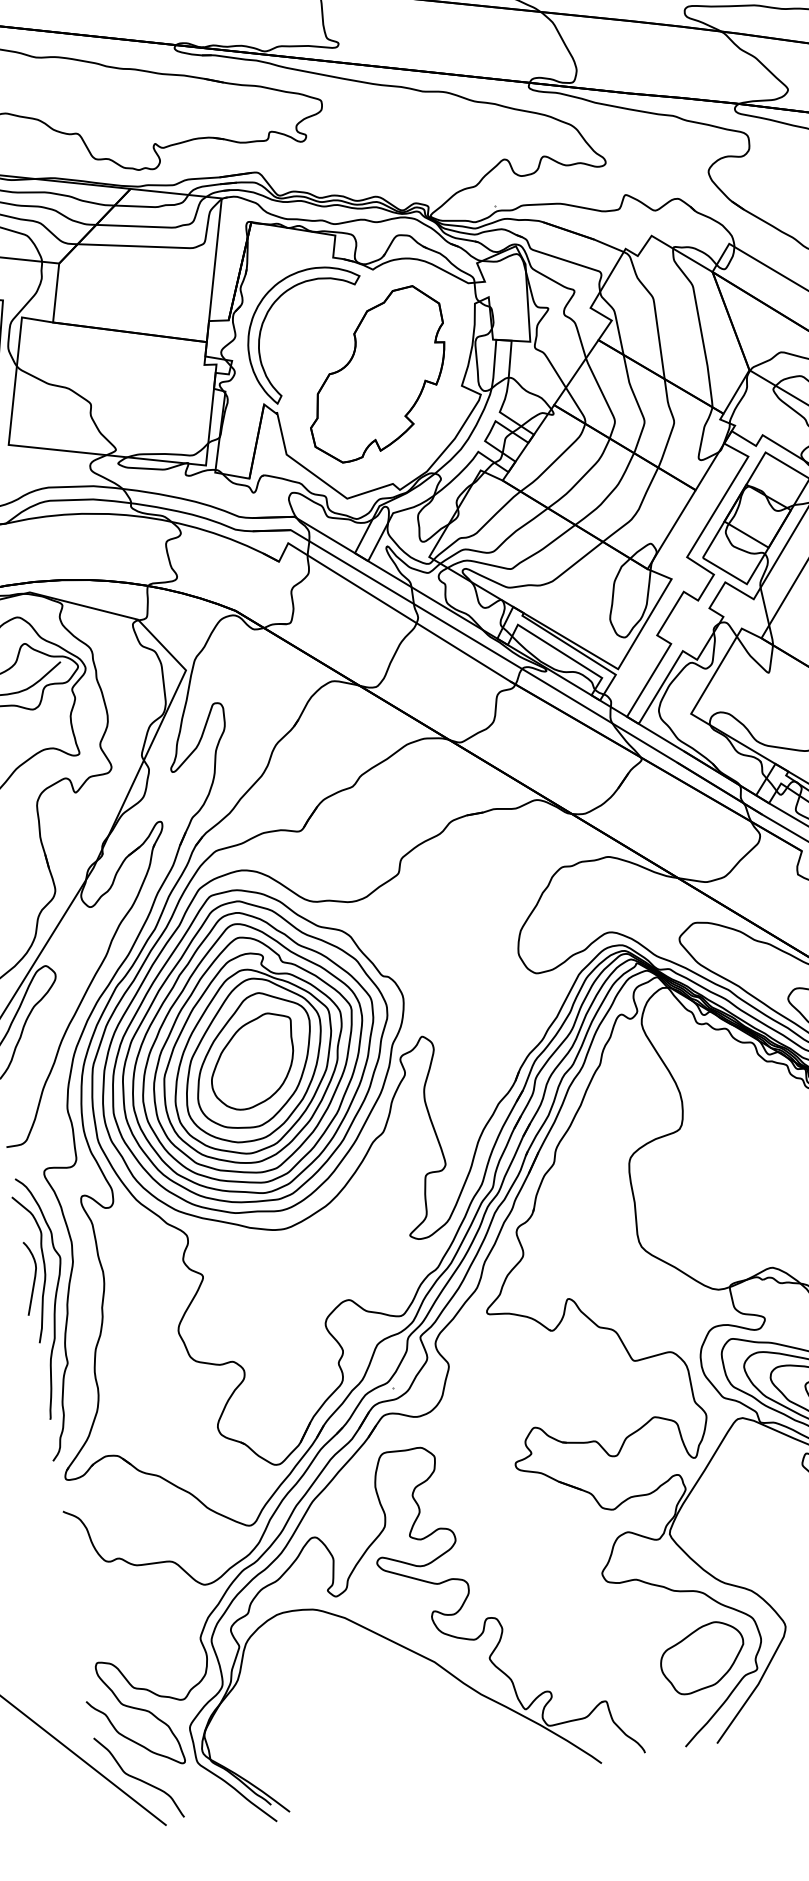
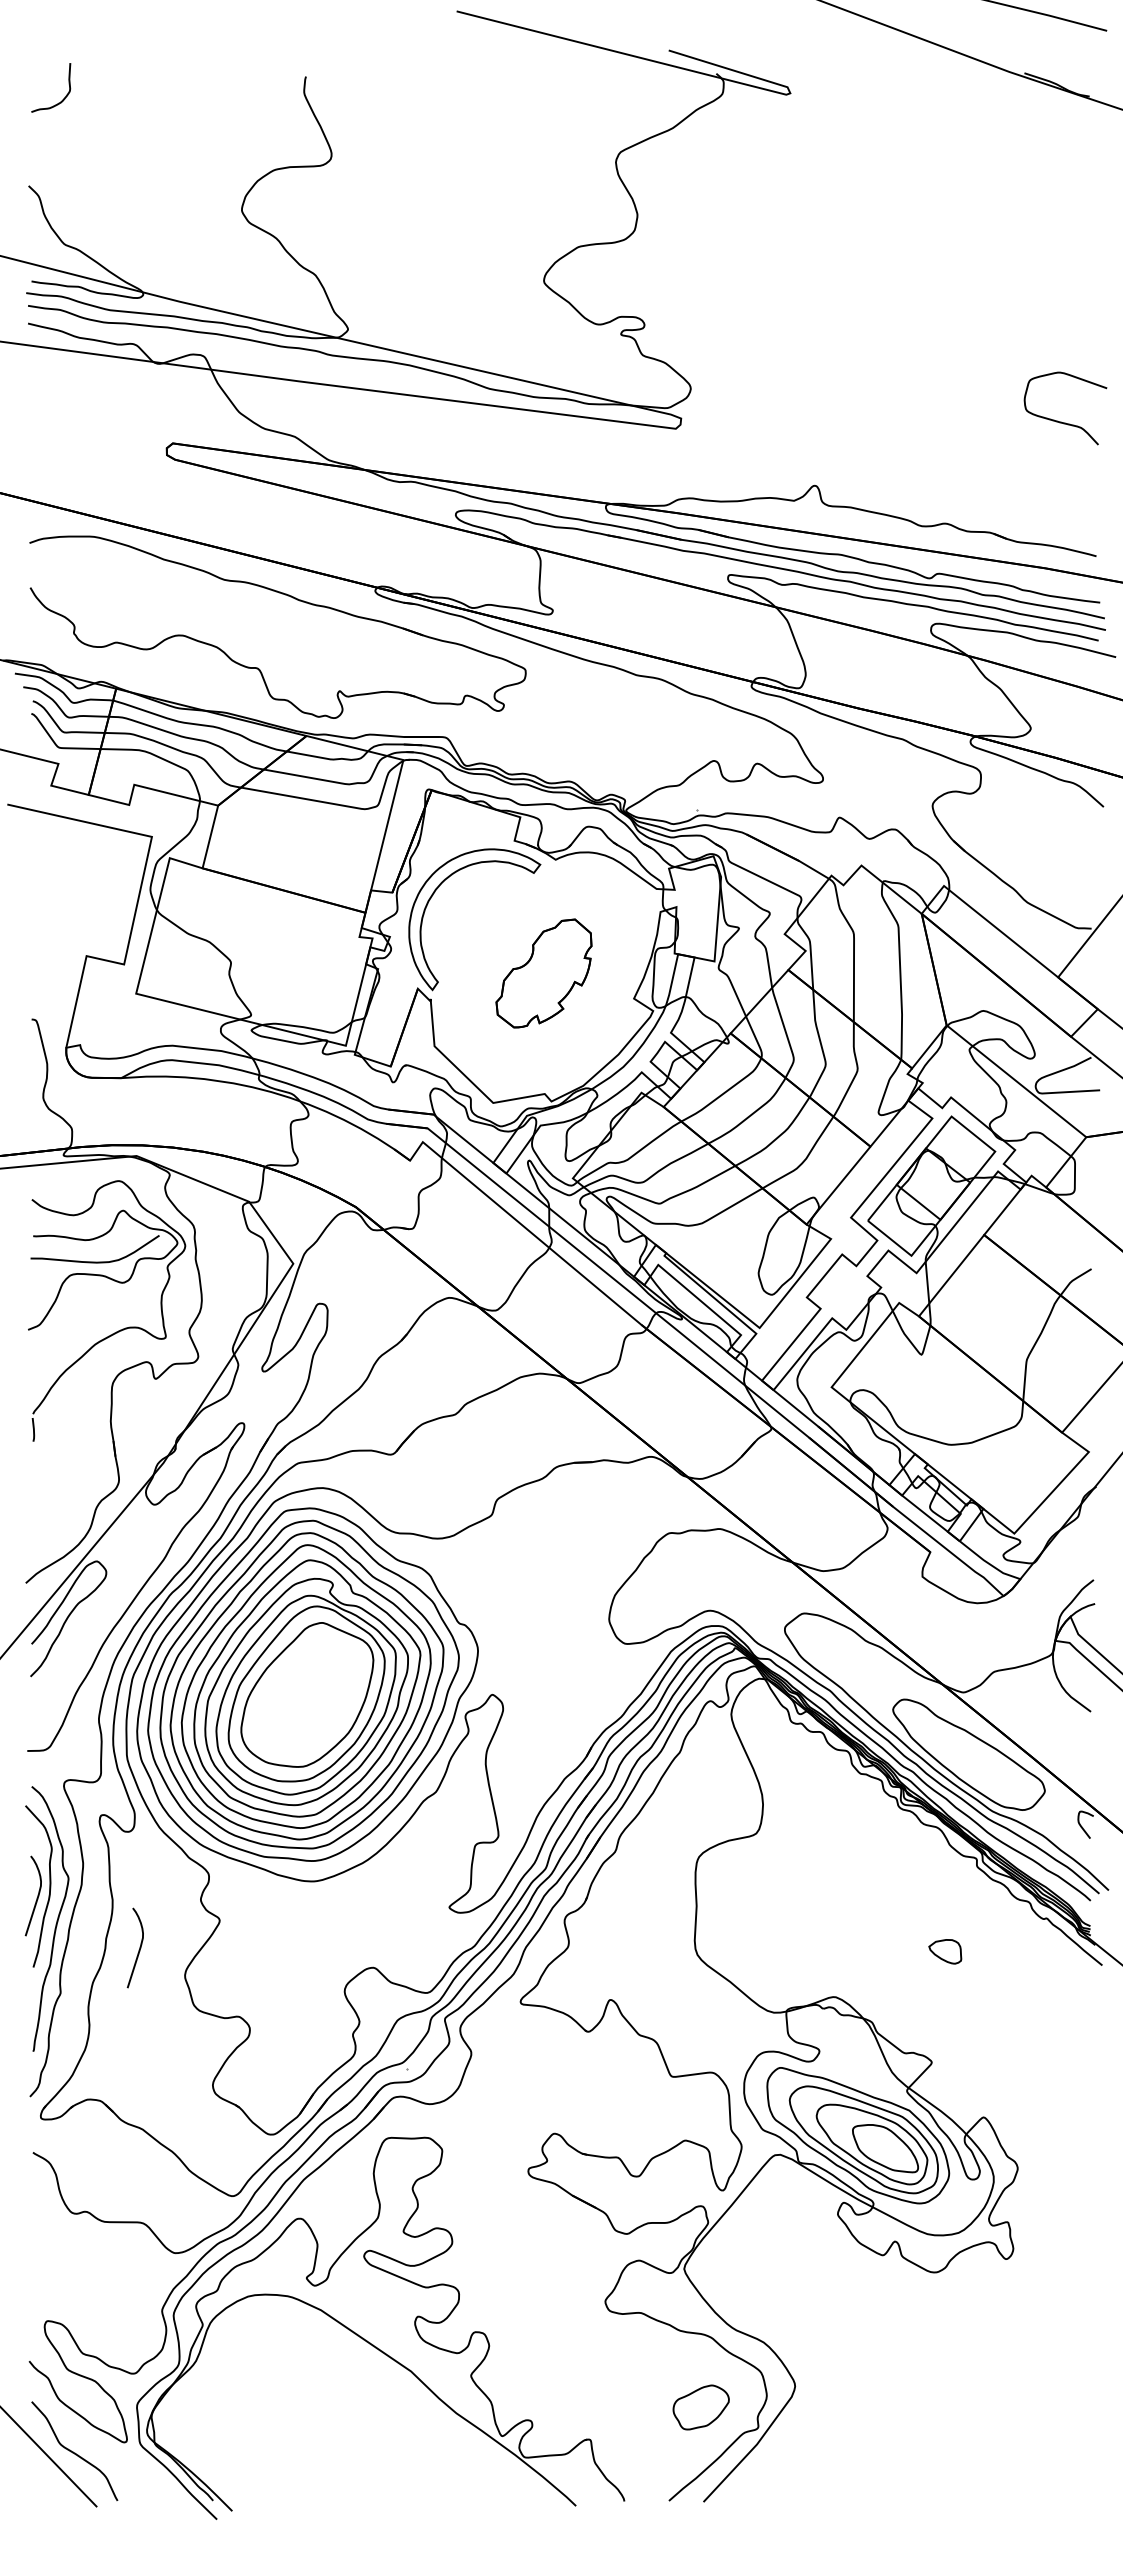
part: (376, 374) -> (543, 973), size x0.6
part: (252, 1062) -> (305, 1696), removed
curve: (133, 1311) -> (139, 1947), added
part: (703, 1657) -> (701, 2407), size x0.6

